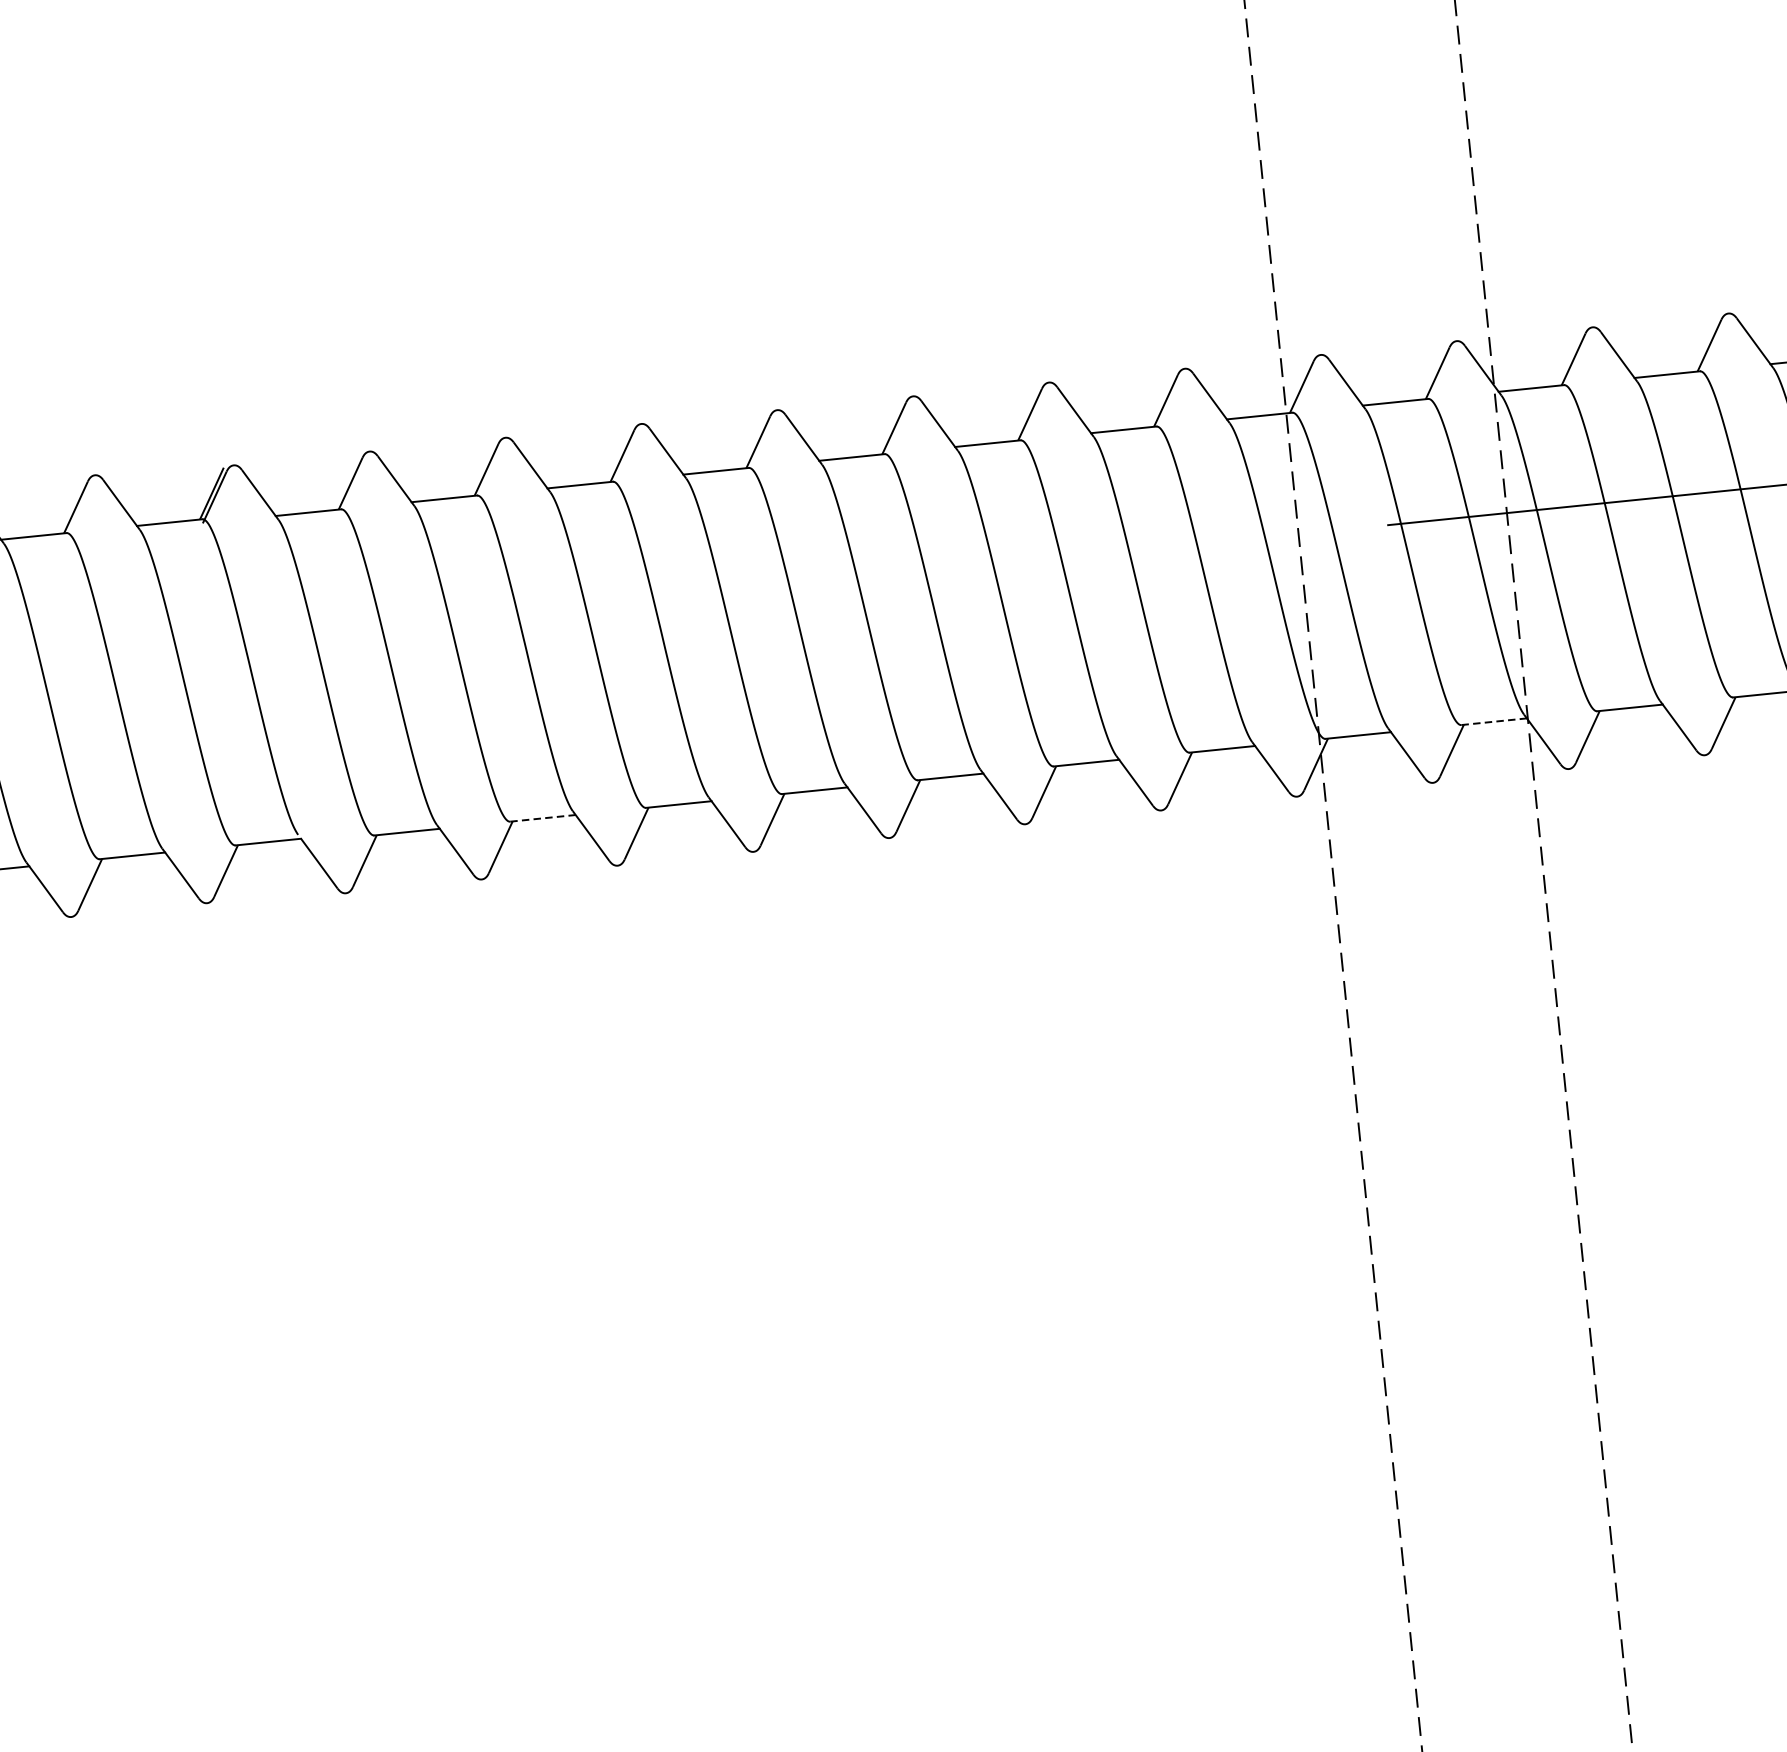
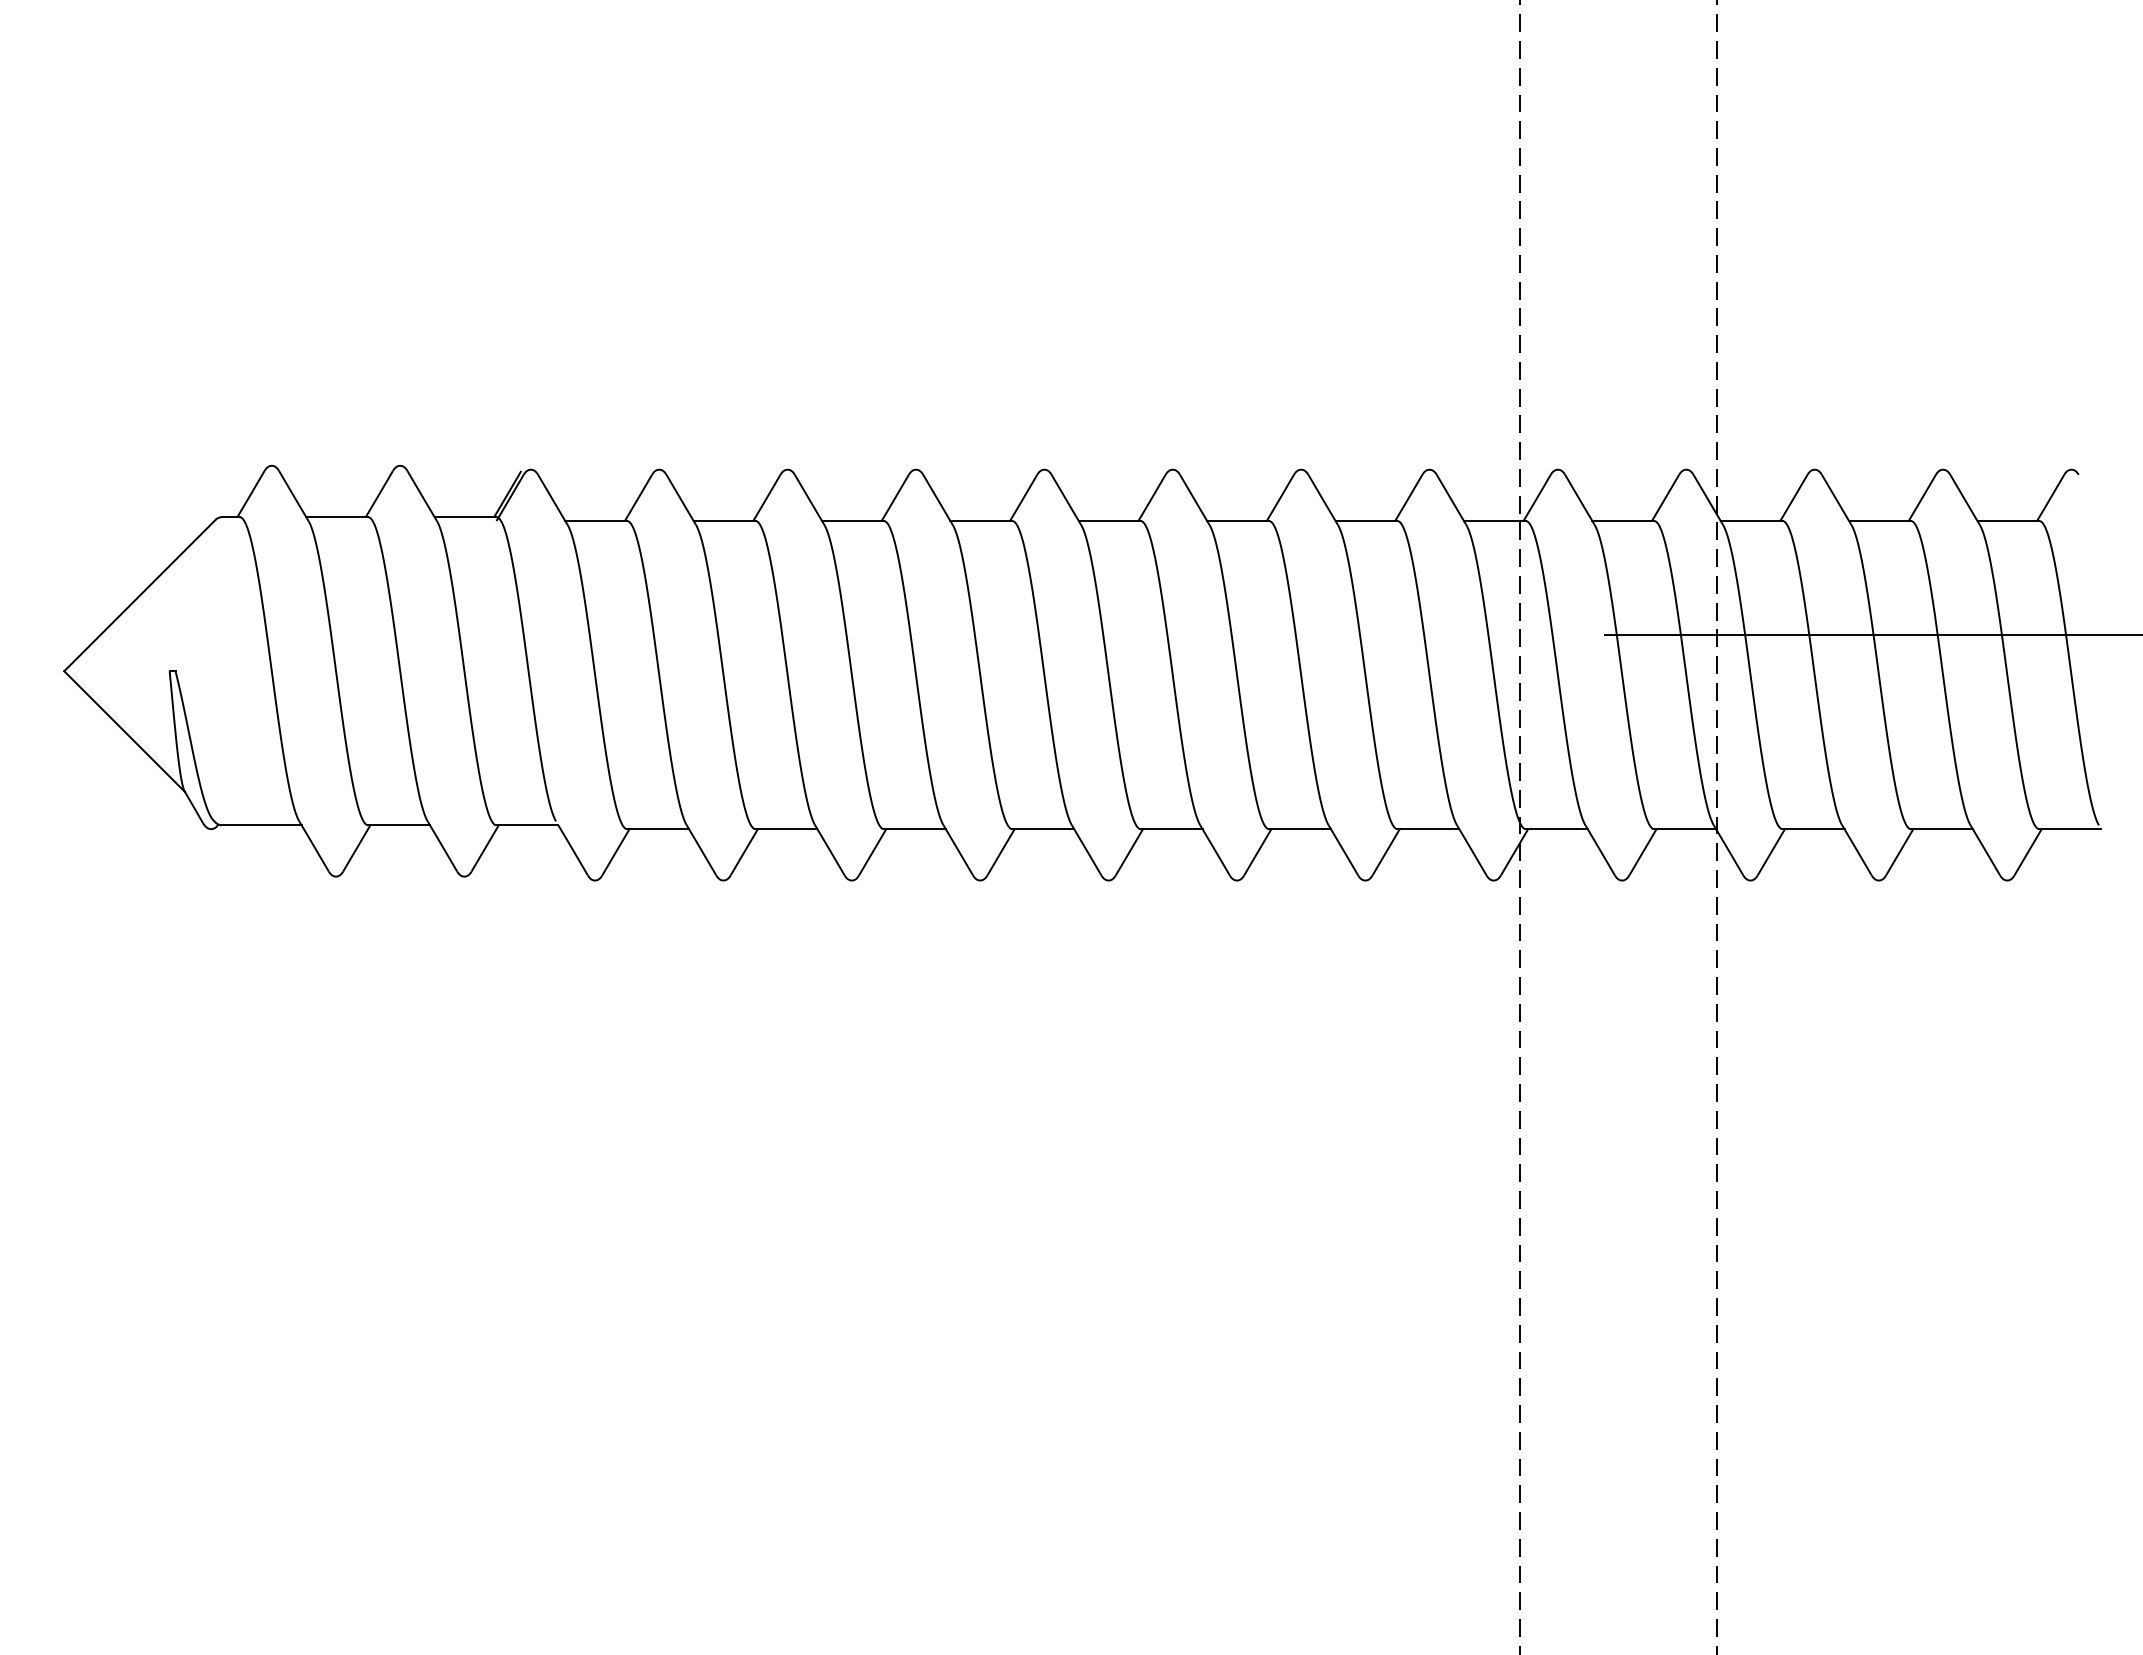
line: (1494, 722) -> (1685, 829), dashed -> solid
line: (542, 818) -> (786, 829), dashed -> solid

